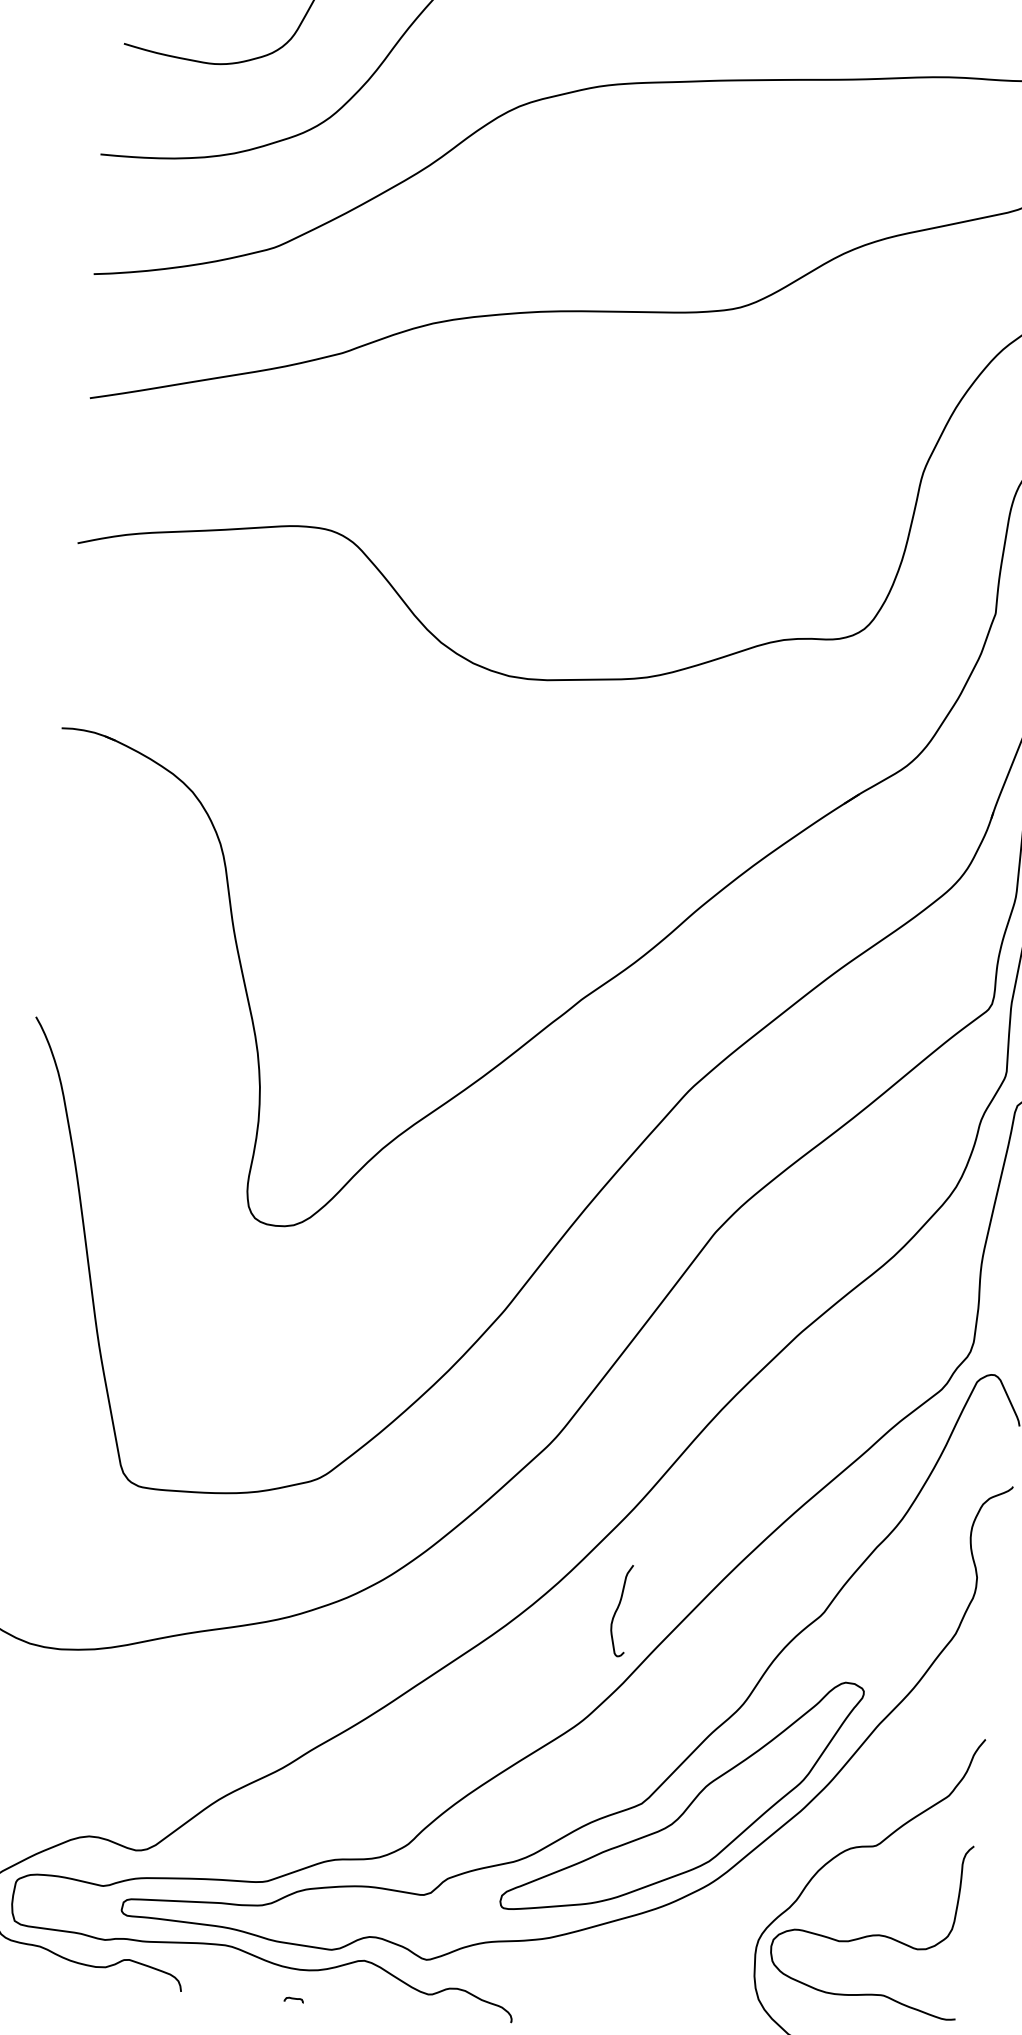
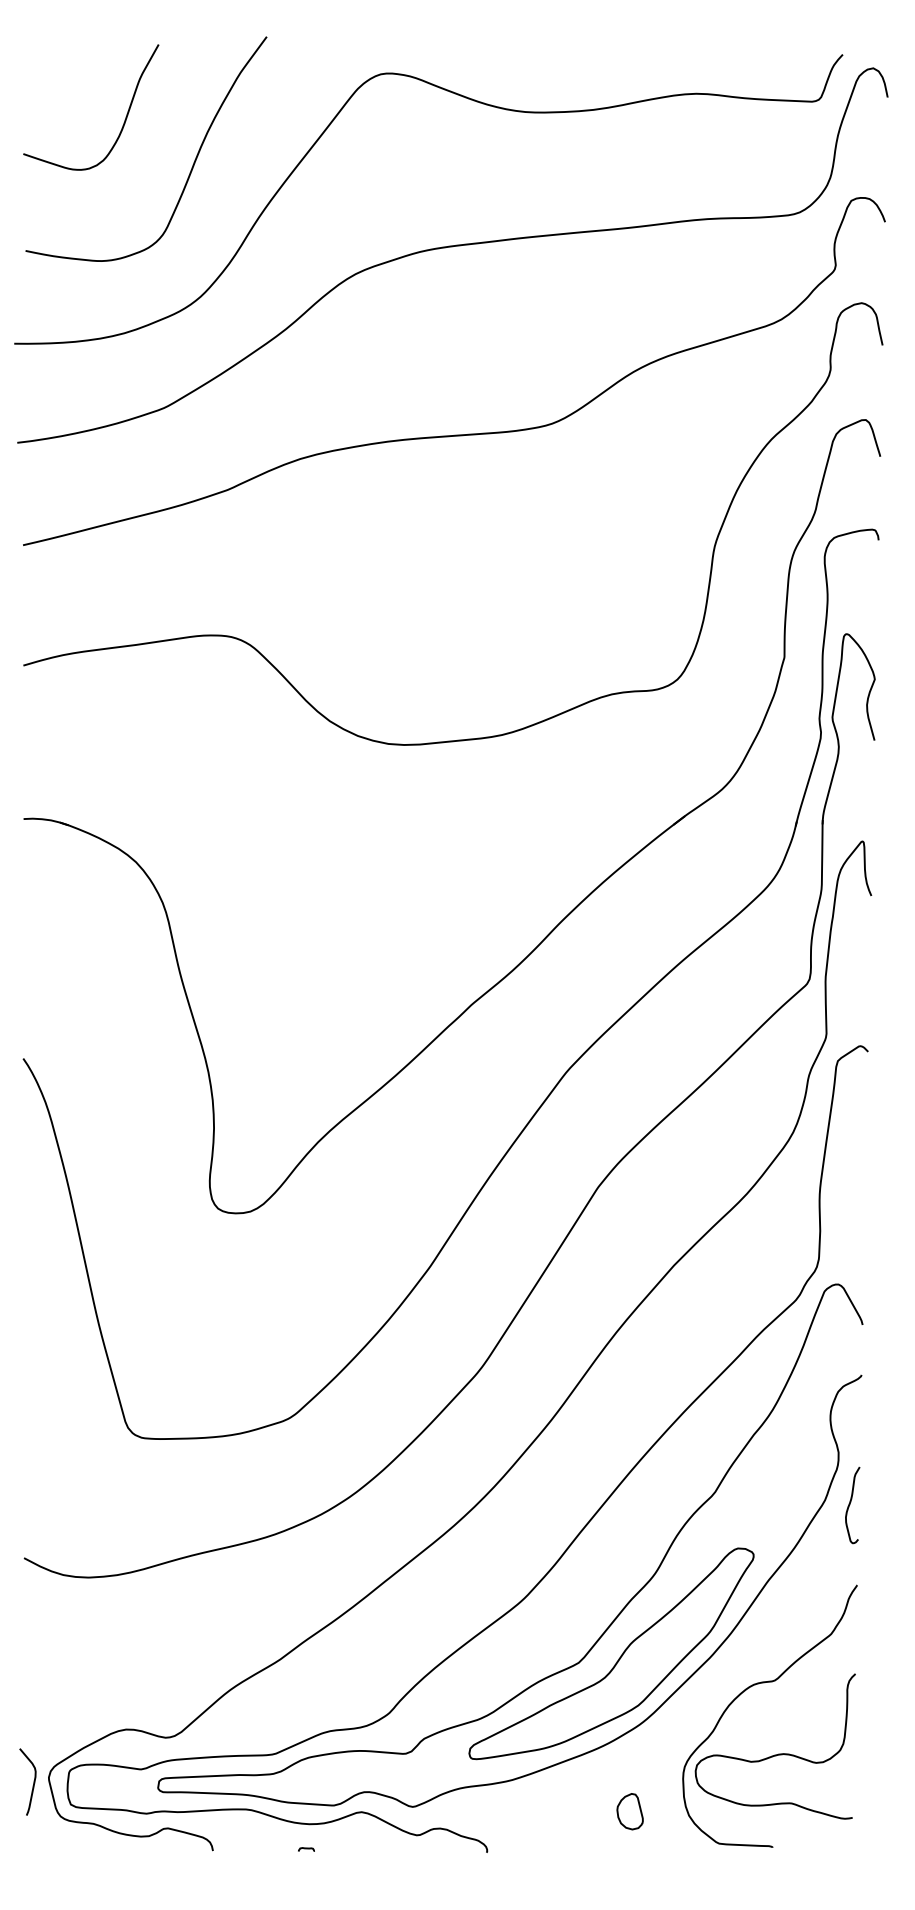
curve: (618, 1609) -> (850, 1504), moved
part: (687, 1988) -> (629, 1811), added

